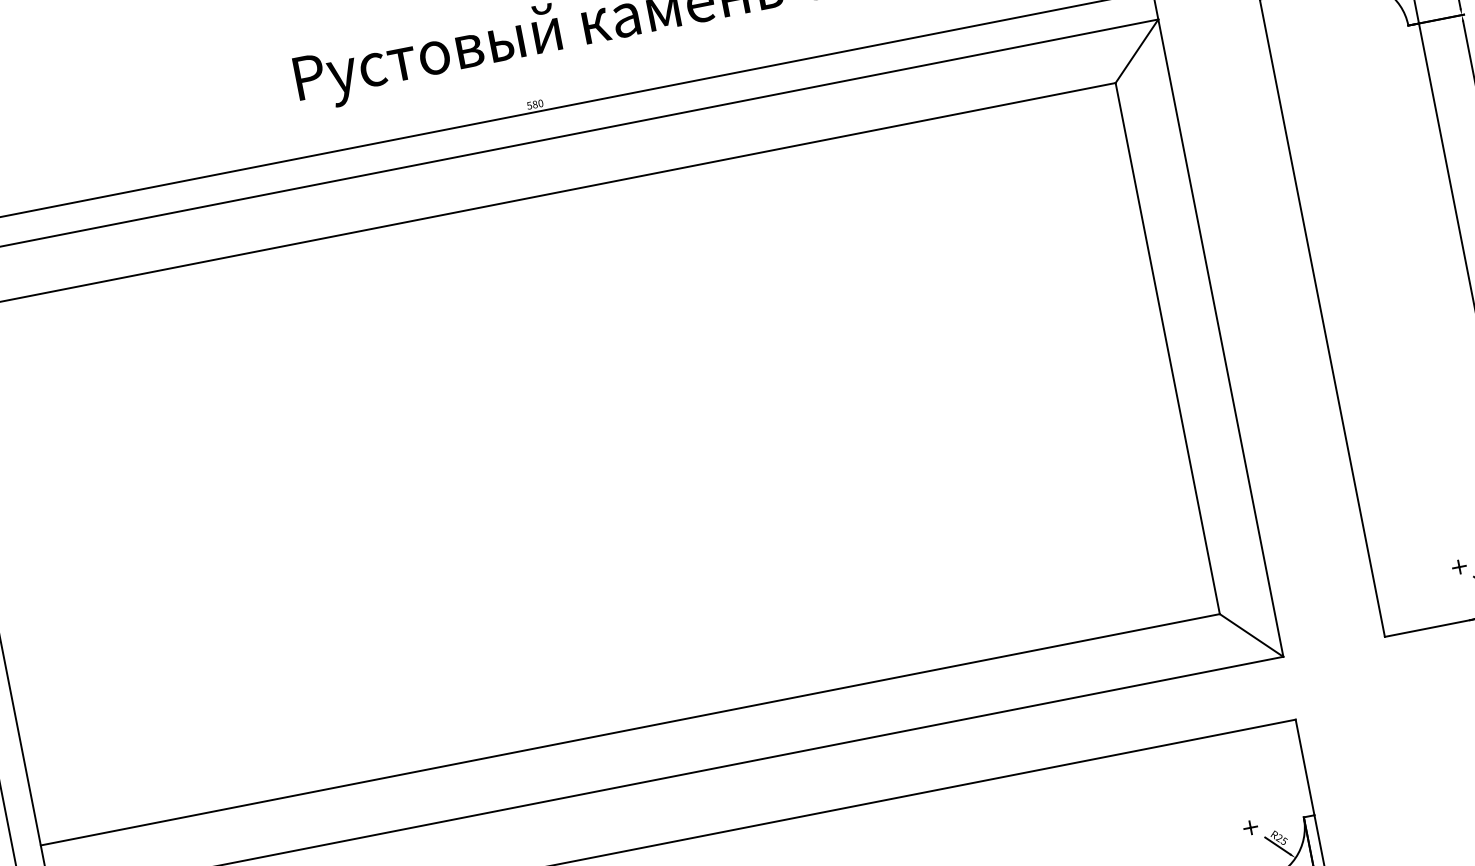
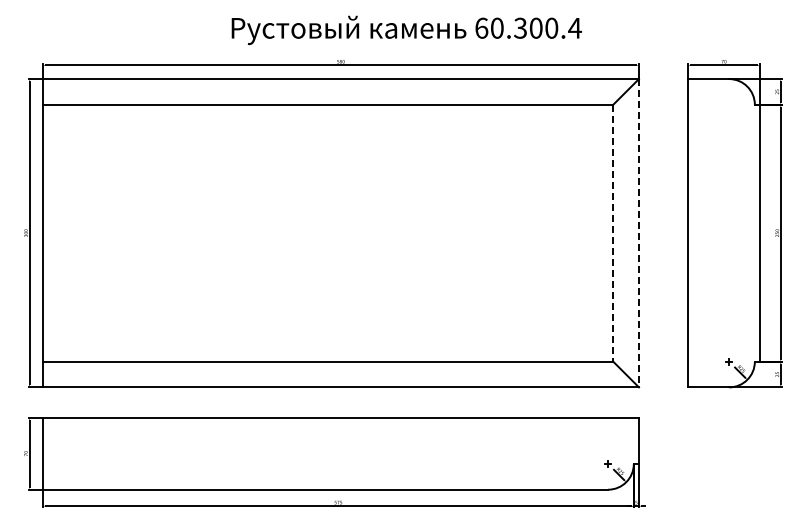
line: (1219, 338) -> (638, 233), solid -> dashed
line: (1168, 349) -> (613, 233), solid -> dashed

